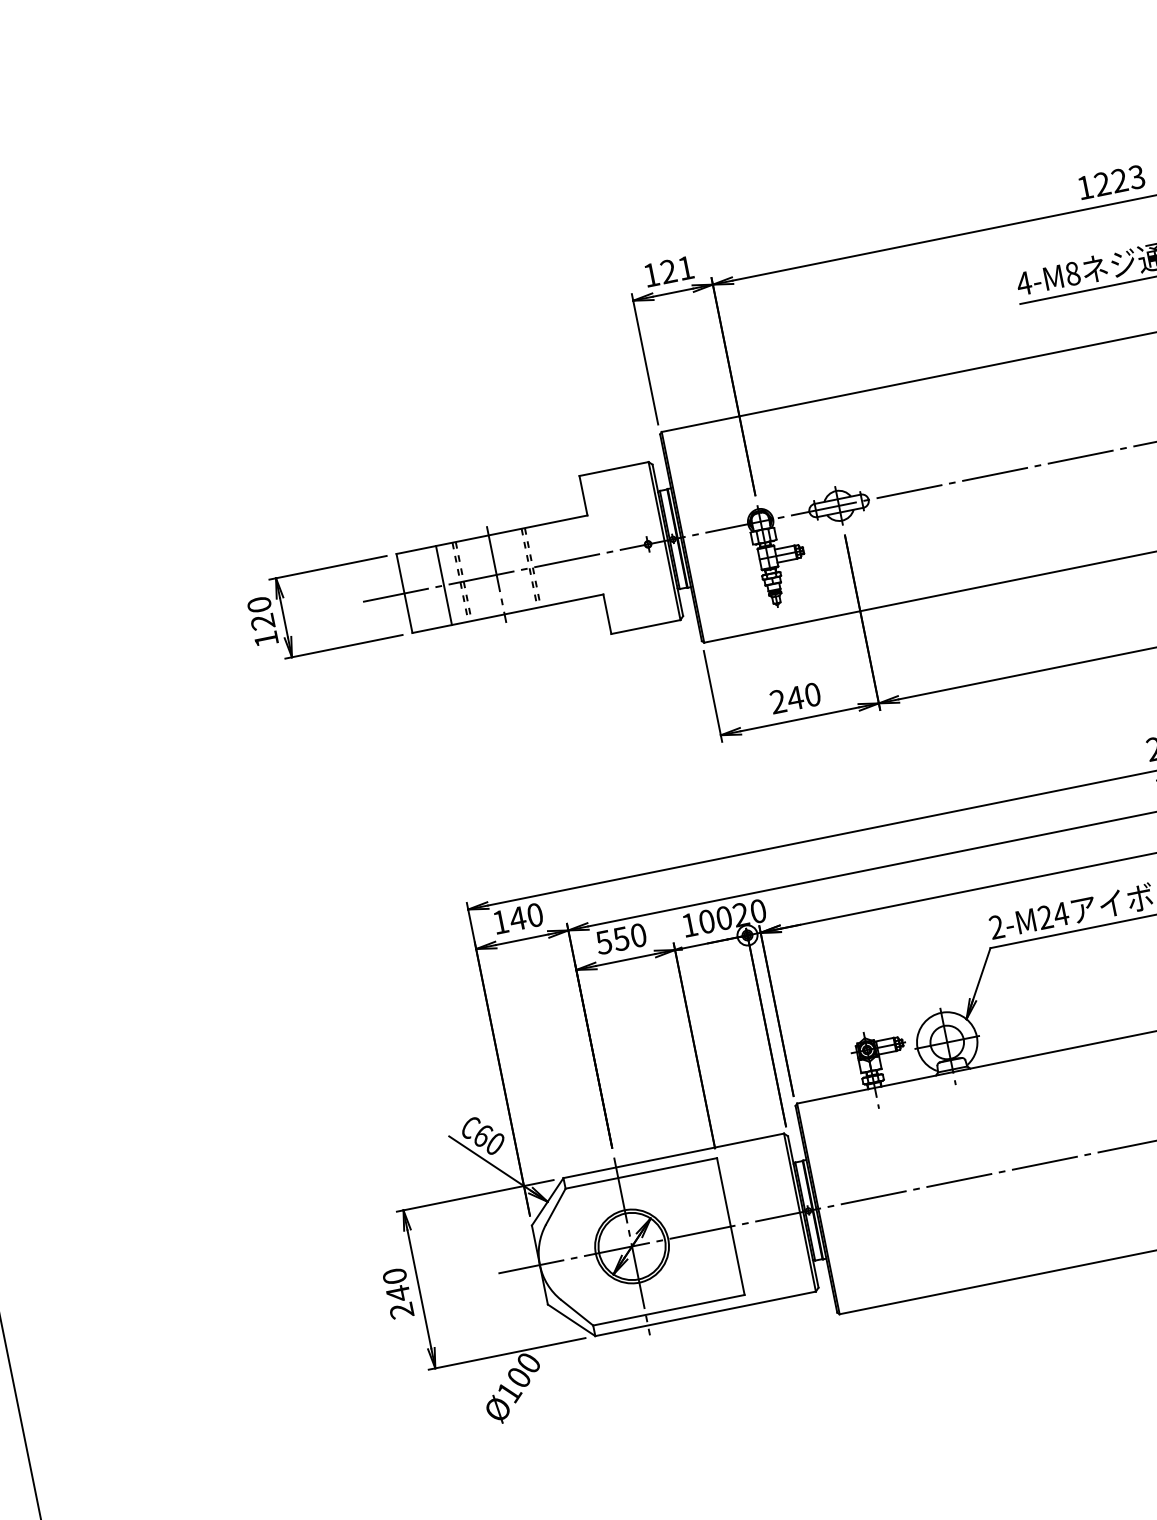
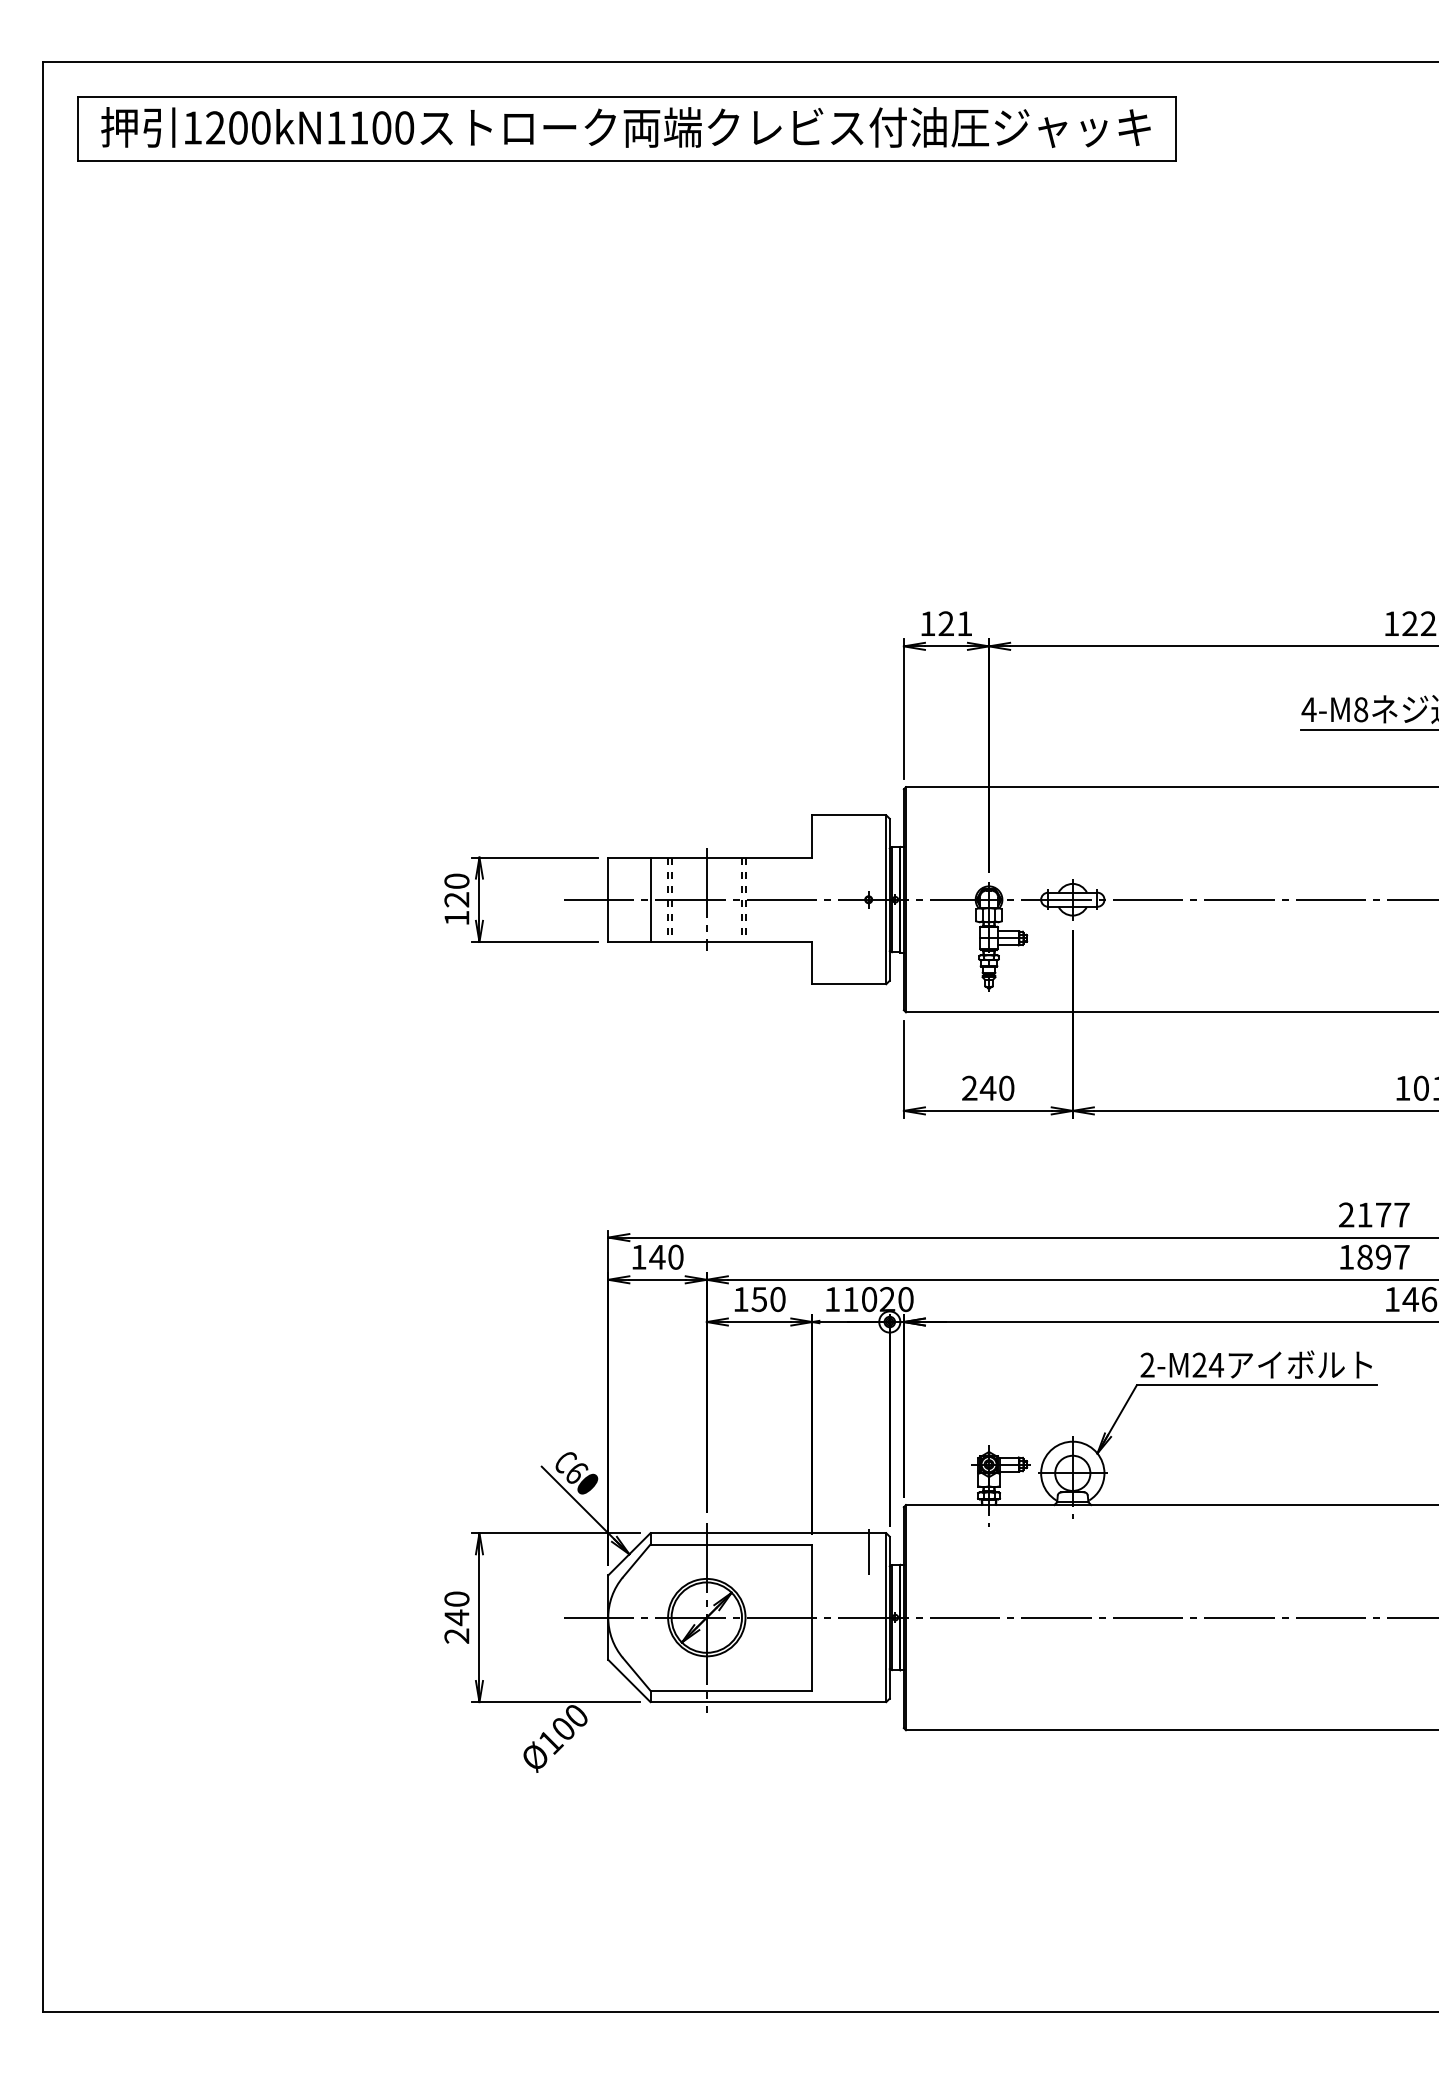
text: (706, 921) -> (850, 1299), 100 -> 110
text: (603, 942) -> (740, 1299), 550 -> 150
line: (770, 1154) -> (868, 1551), added

